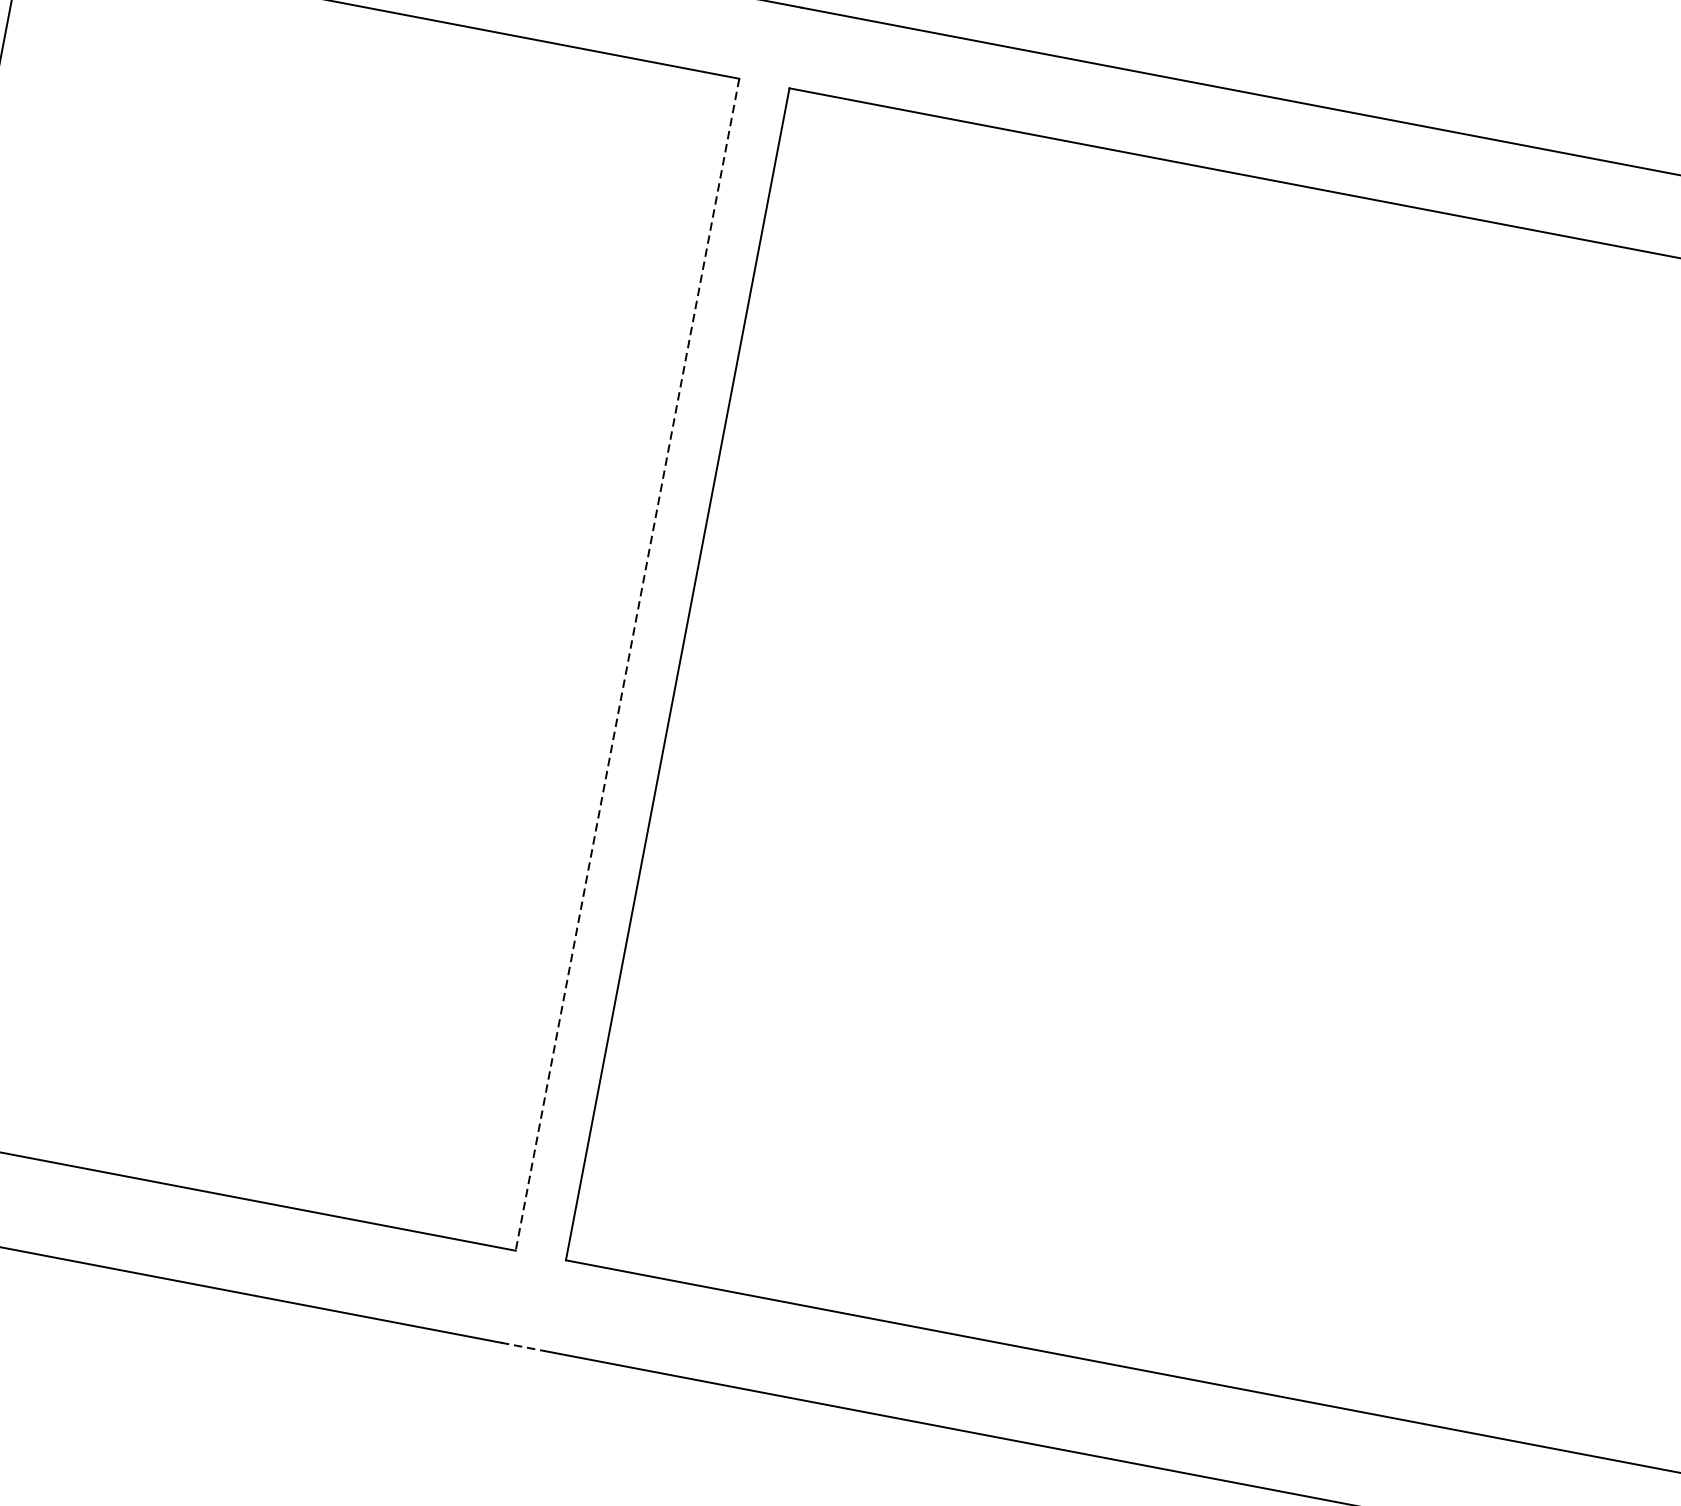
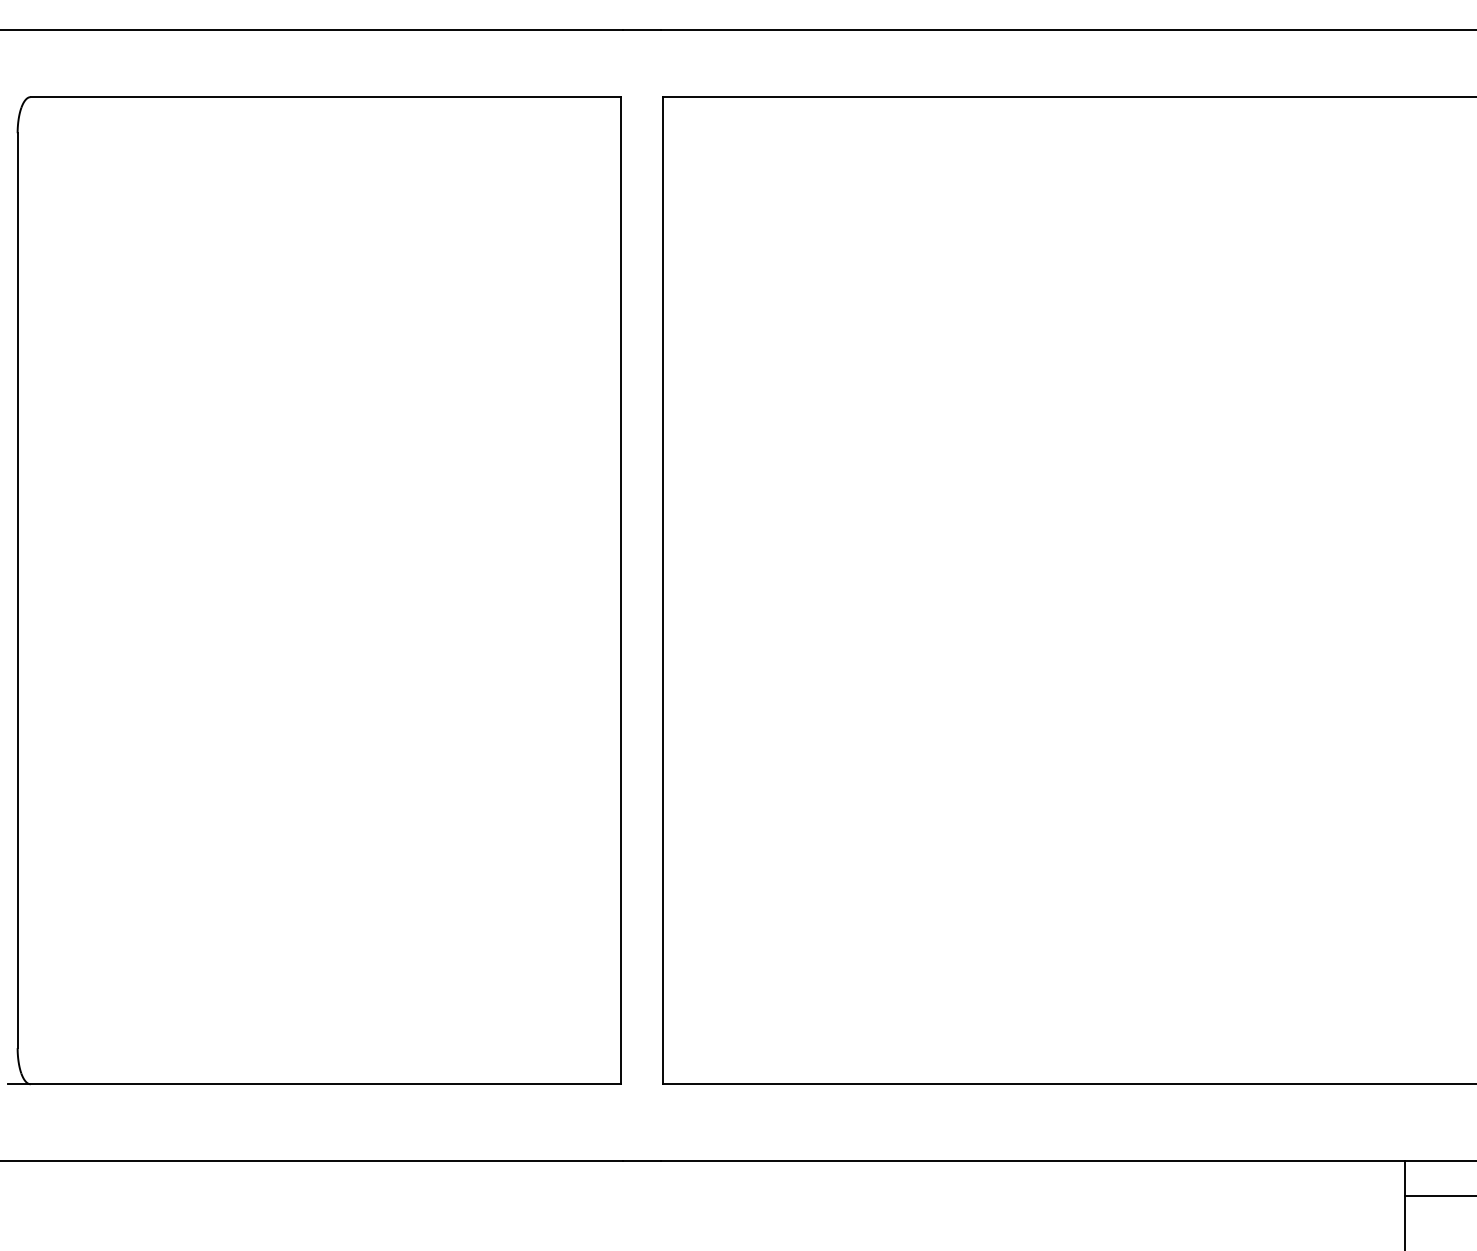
line: (628, 664) -> (621, 590), dashed -> solid
line: (522, 1347) -> (641, 1161), dashed -> solid

